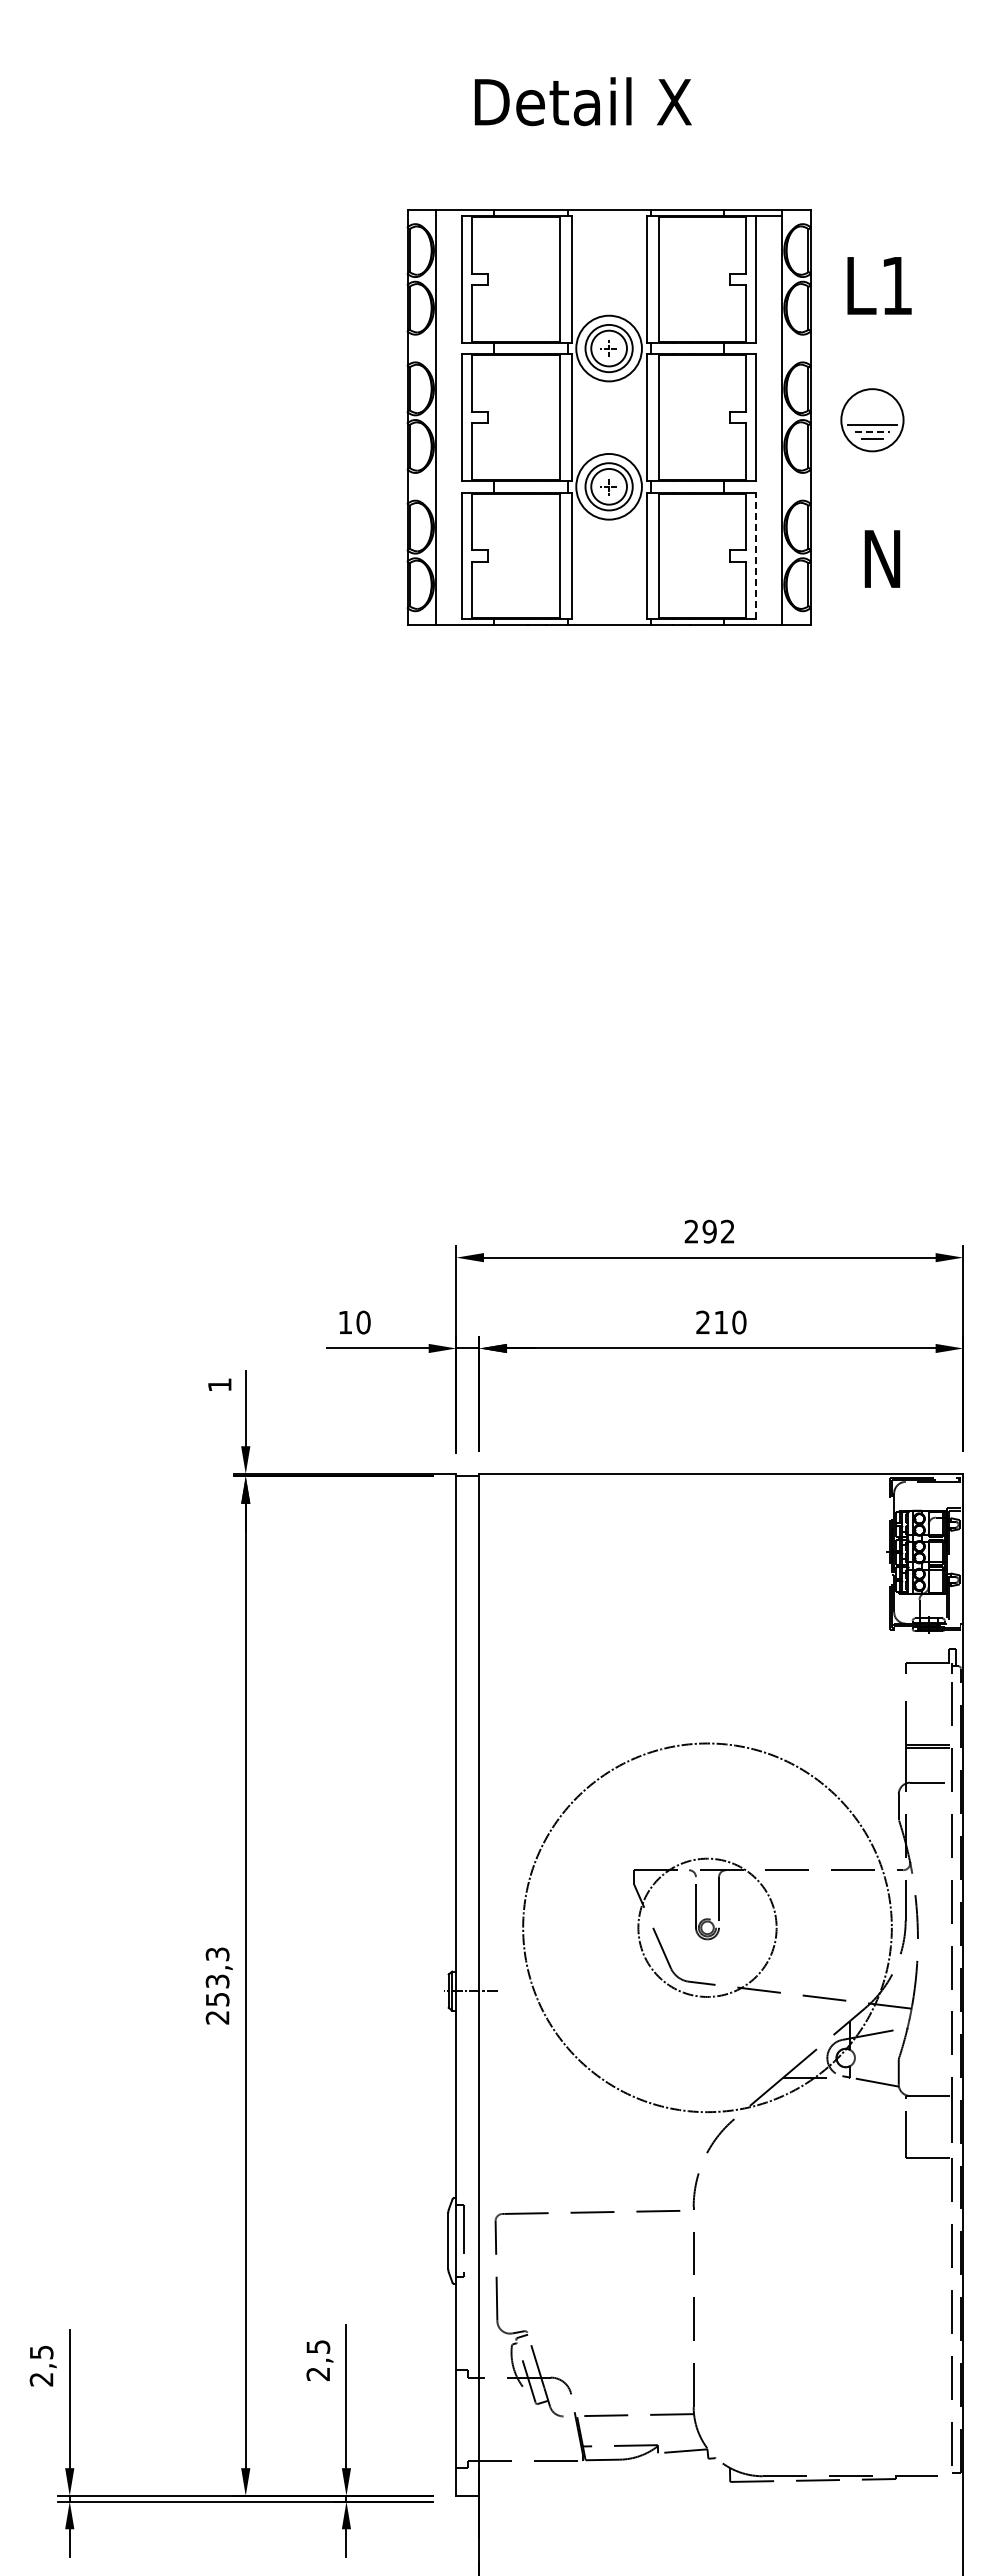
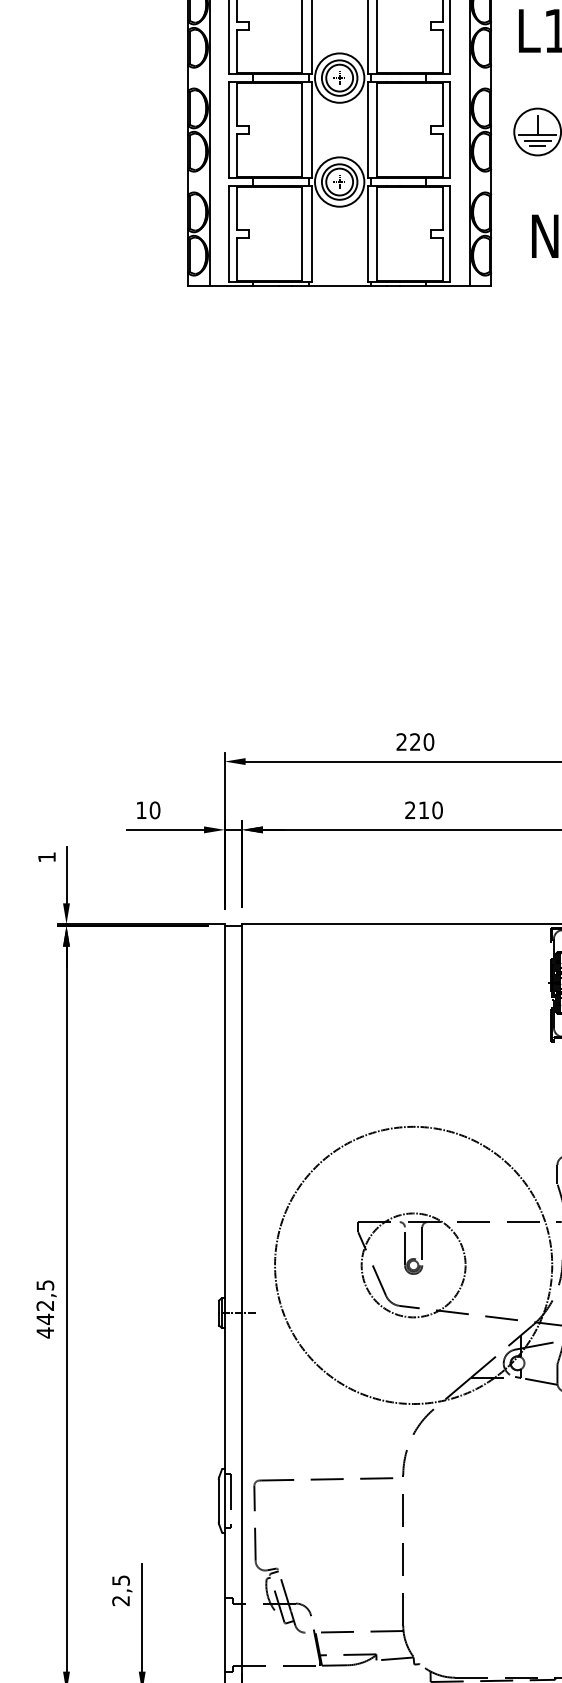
line: (872, 411) -> (537, 125), added
line: (872, 431) -> (537, 140), dashed -> solid
line: (756, 555) -> (450, 233), dashed -> solid
text: (718, 1231) -> (421, 741), 292 -> 220
text: (217, 1986) -> (45, 1309), 253,3 -> 442,5

